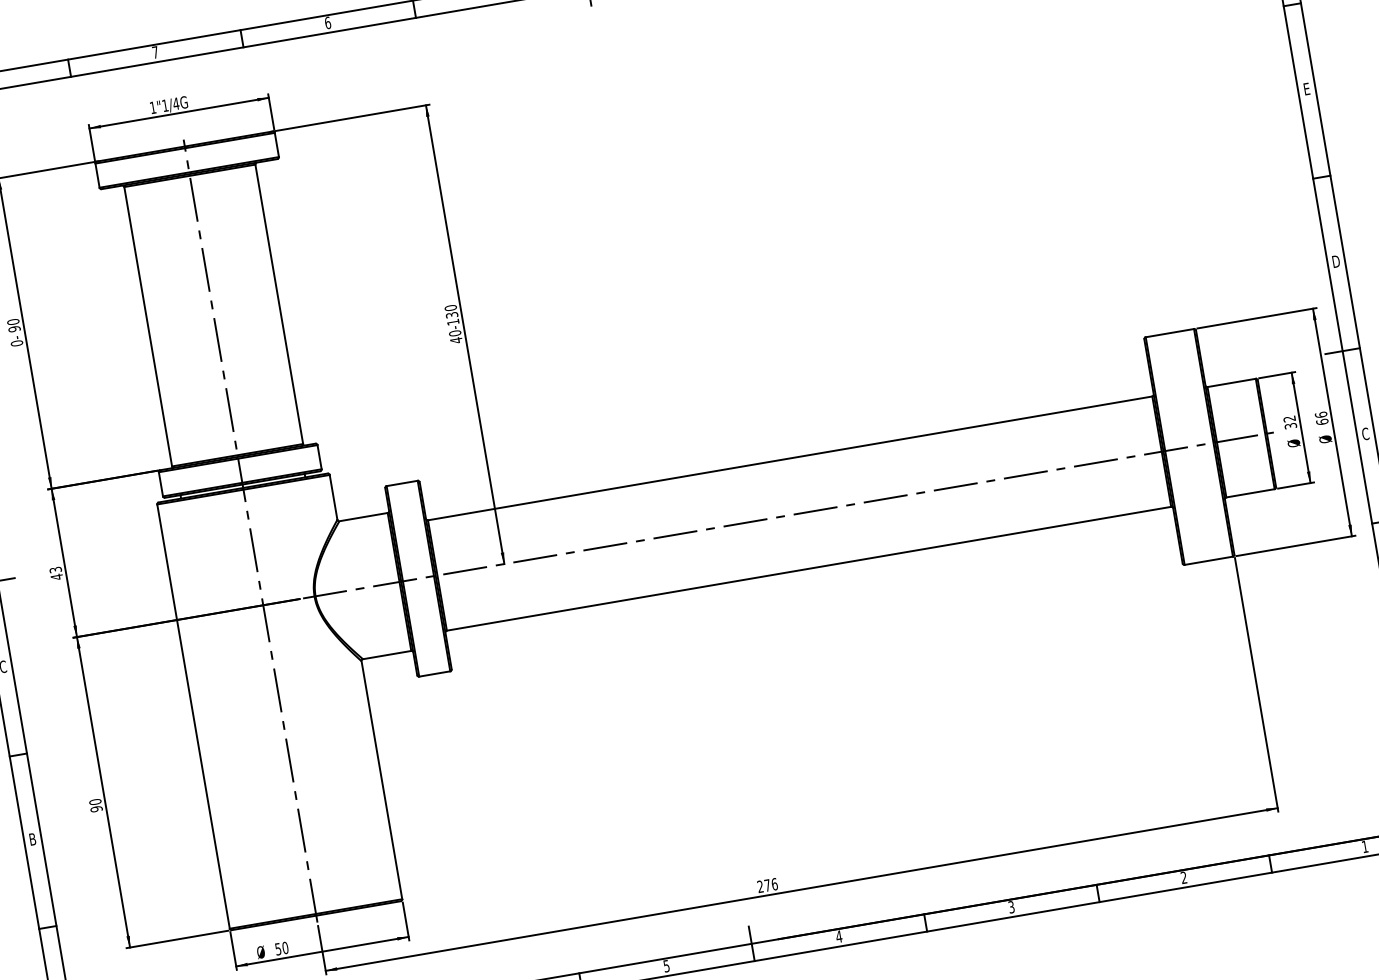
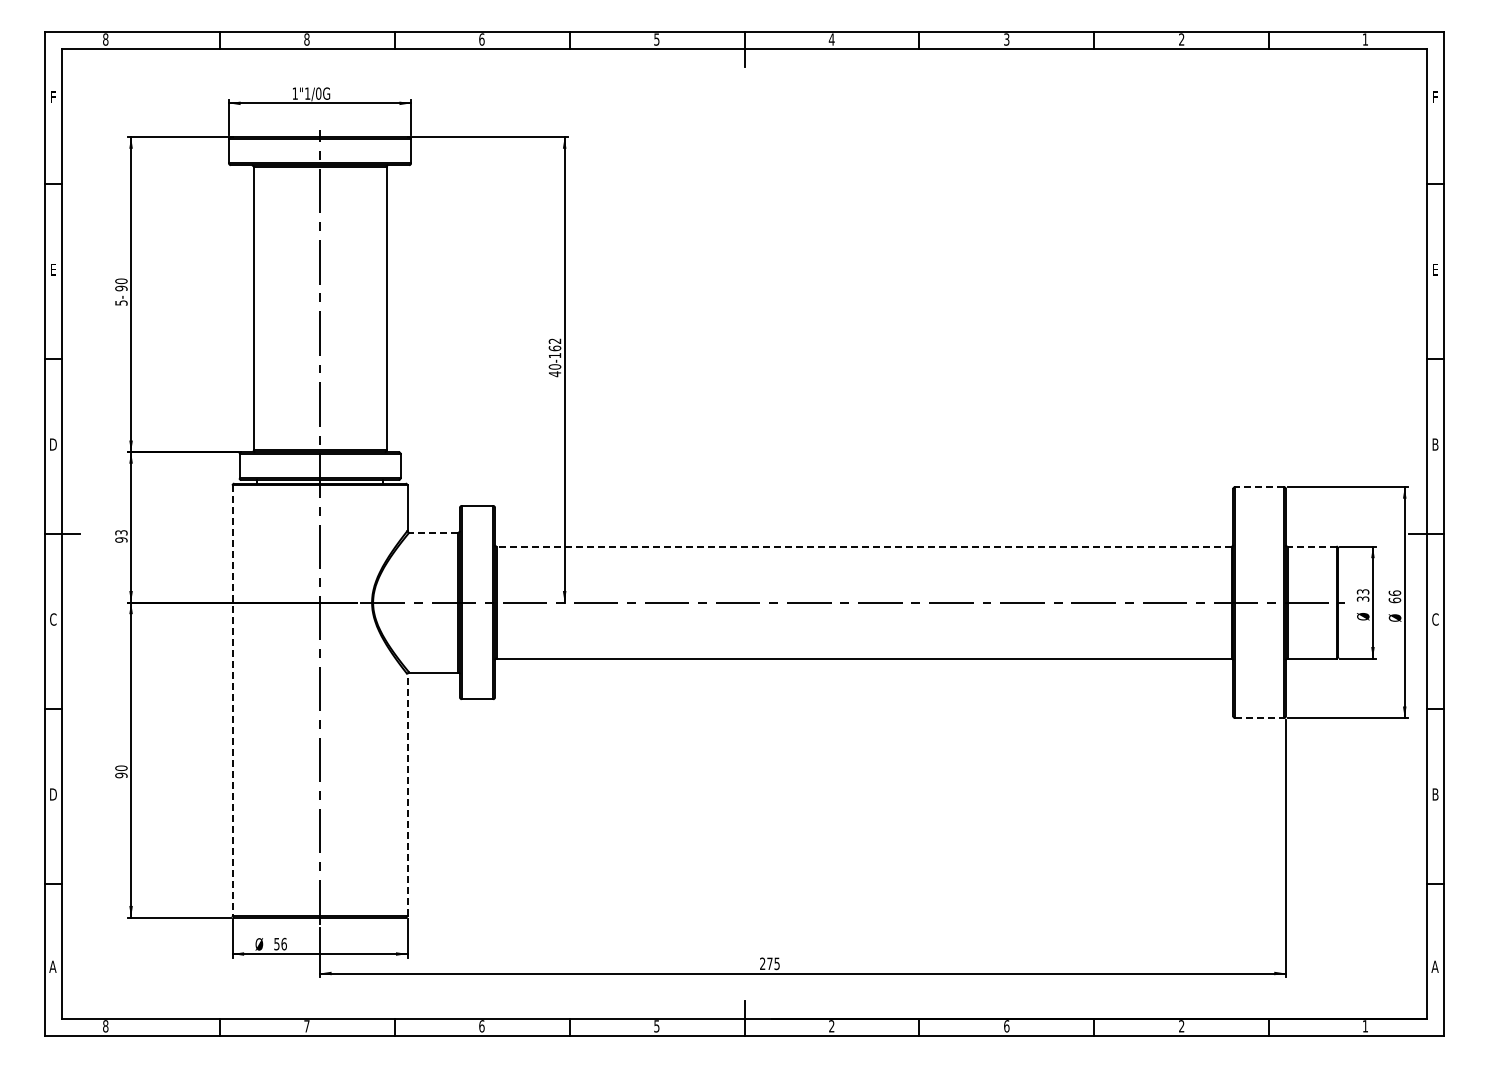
text: (155, 52) -> (306, 39), 7 -> 8
text: (175, 103) -> (318, 93), 1"1/4G -> 1"1/0G
text: (1336, 261) -> (1435, 444), D -> B
text: (450, 311) -> (554, 344), 40-130 -> 40-162
line: (1169, 333) -> (1259, 487), solid -> dashed
text: (16, 342) -> (121, 302), 0- -> 5-
line: (1231, 382) -> (1311, 546), solid -> dashed
text: (1289, 418) -> (1363, 591), 32 -> 33
line: (789, 458) -> (863, 546), solid -> dashed
line: (363, 517) -> (433, 532), solid -> dashed
line: (1209, 561) -> (1260, 718), solid -> dashed
text: (56, 576) -> (121, 539), 43 -> 93
line: (193, 717) -> (232, 701), solid -> dashed
line: (381, 780) -> (407, 795), solid -> dashed
text: (32, 839) -> (53, 794), B -> D
text: (773, 884) -> (776, 963), 276 -> 275
text: (1011, 907) -> (1006, 1026), 3 -> 6
text: (838, 936) -> (831, 1026), 4 -> 2
text: (284, 947) -> (283, 943), 50 -> 56

